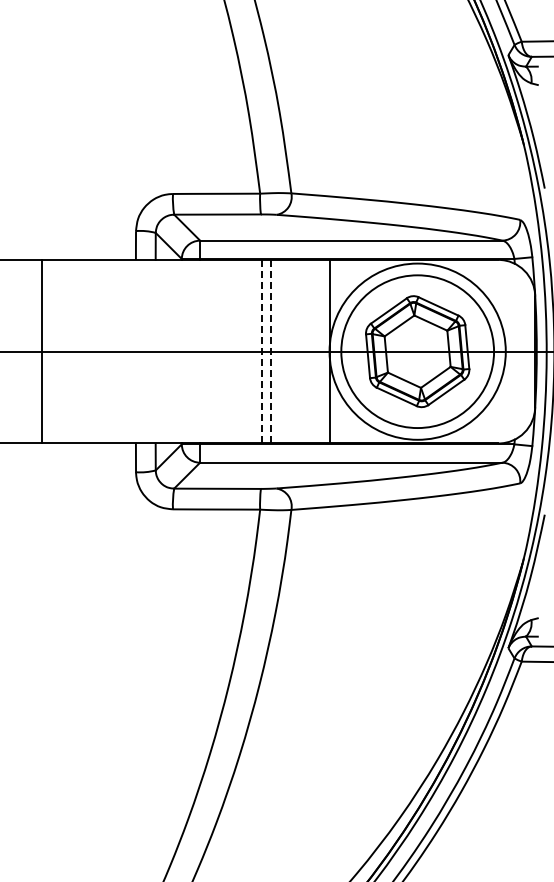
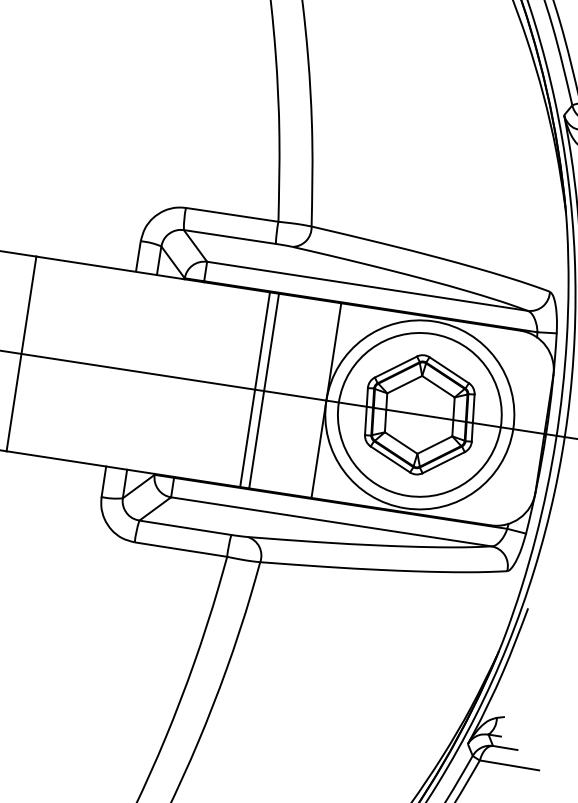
line: (262, 351) -> (255, 389), dashed -> solid
line: (270, 351) -> (263, 390), dashed -> solid

